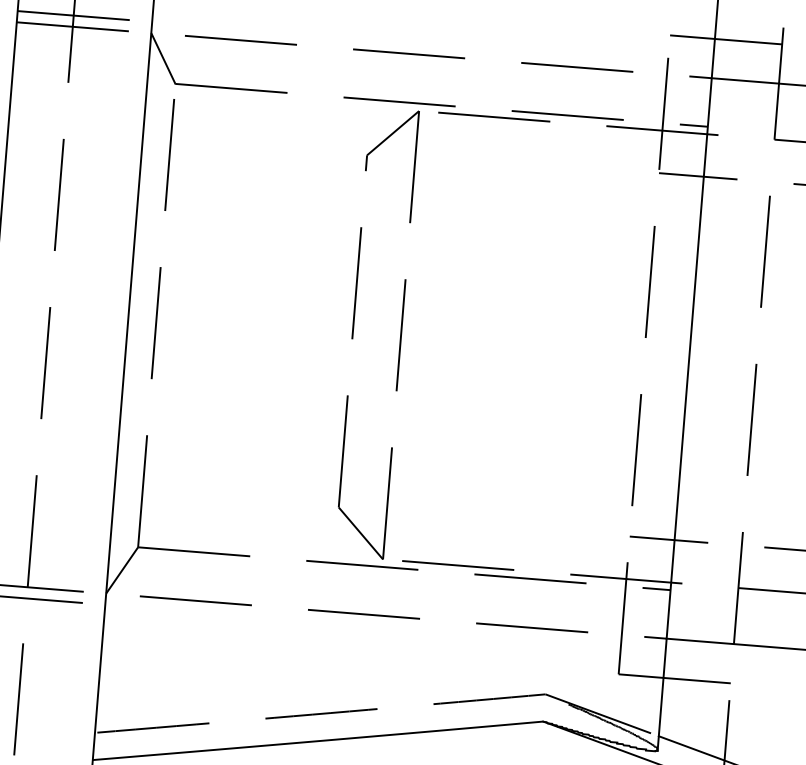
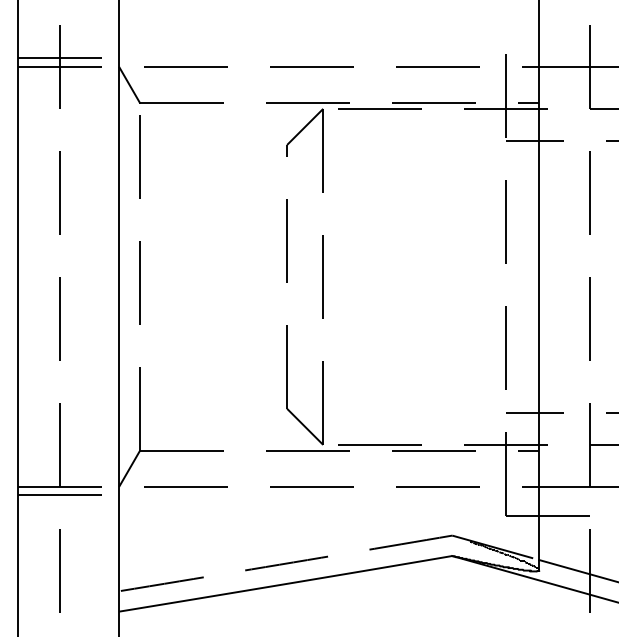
line: (726, 39) -> (547, 37), removed

